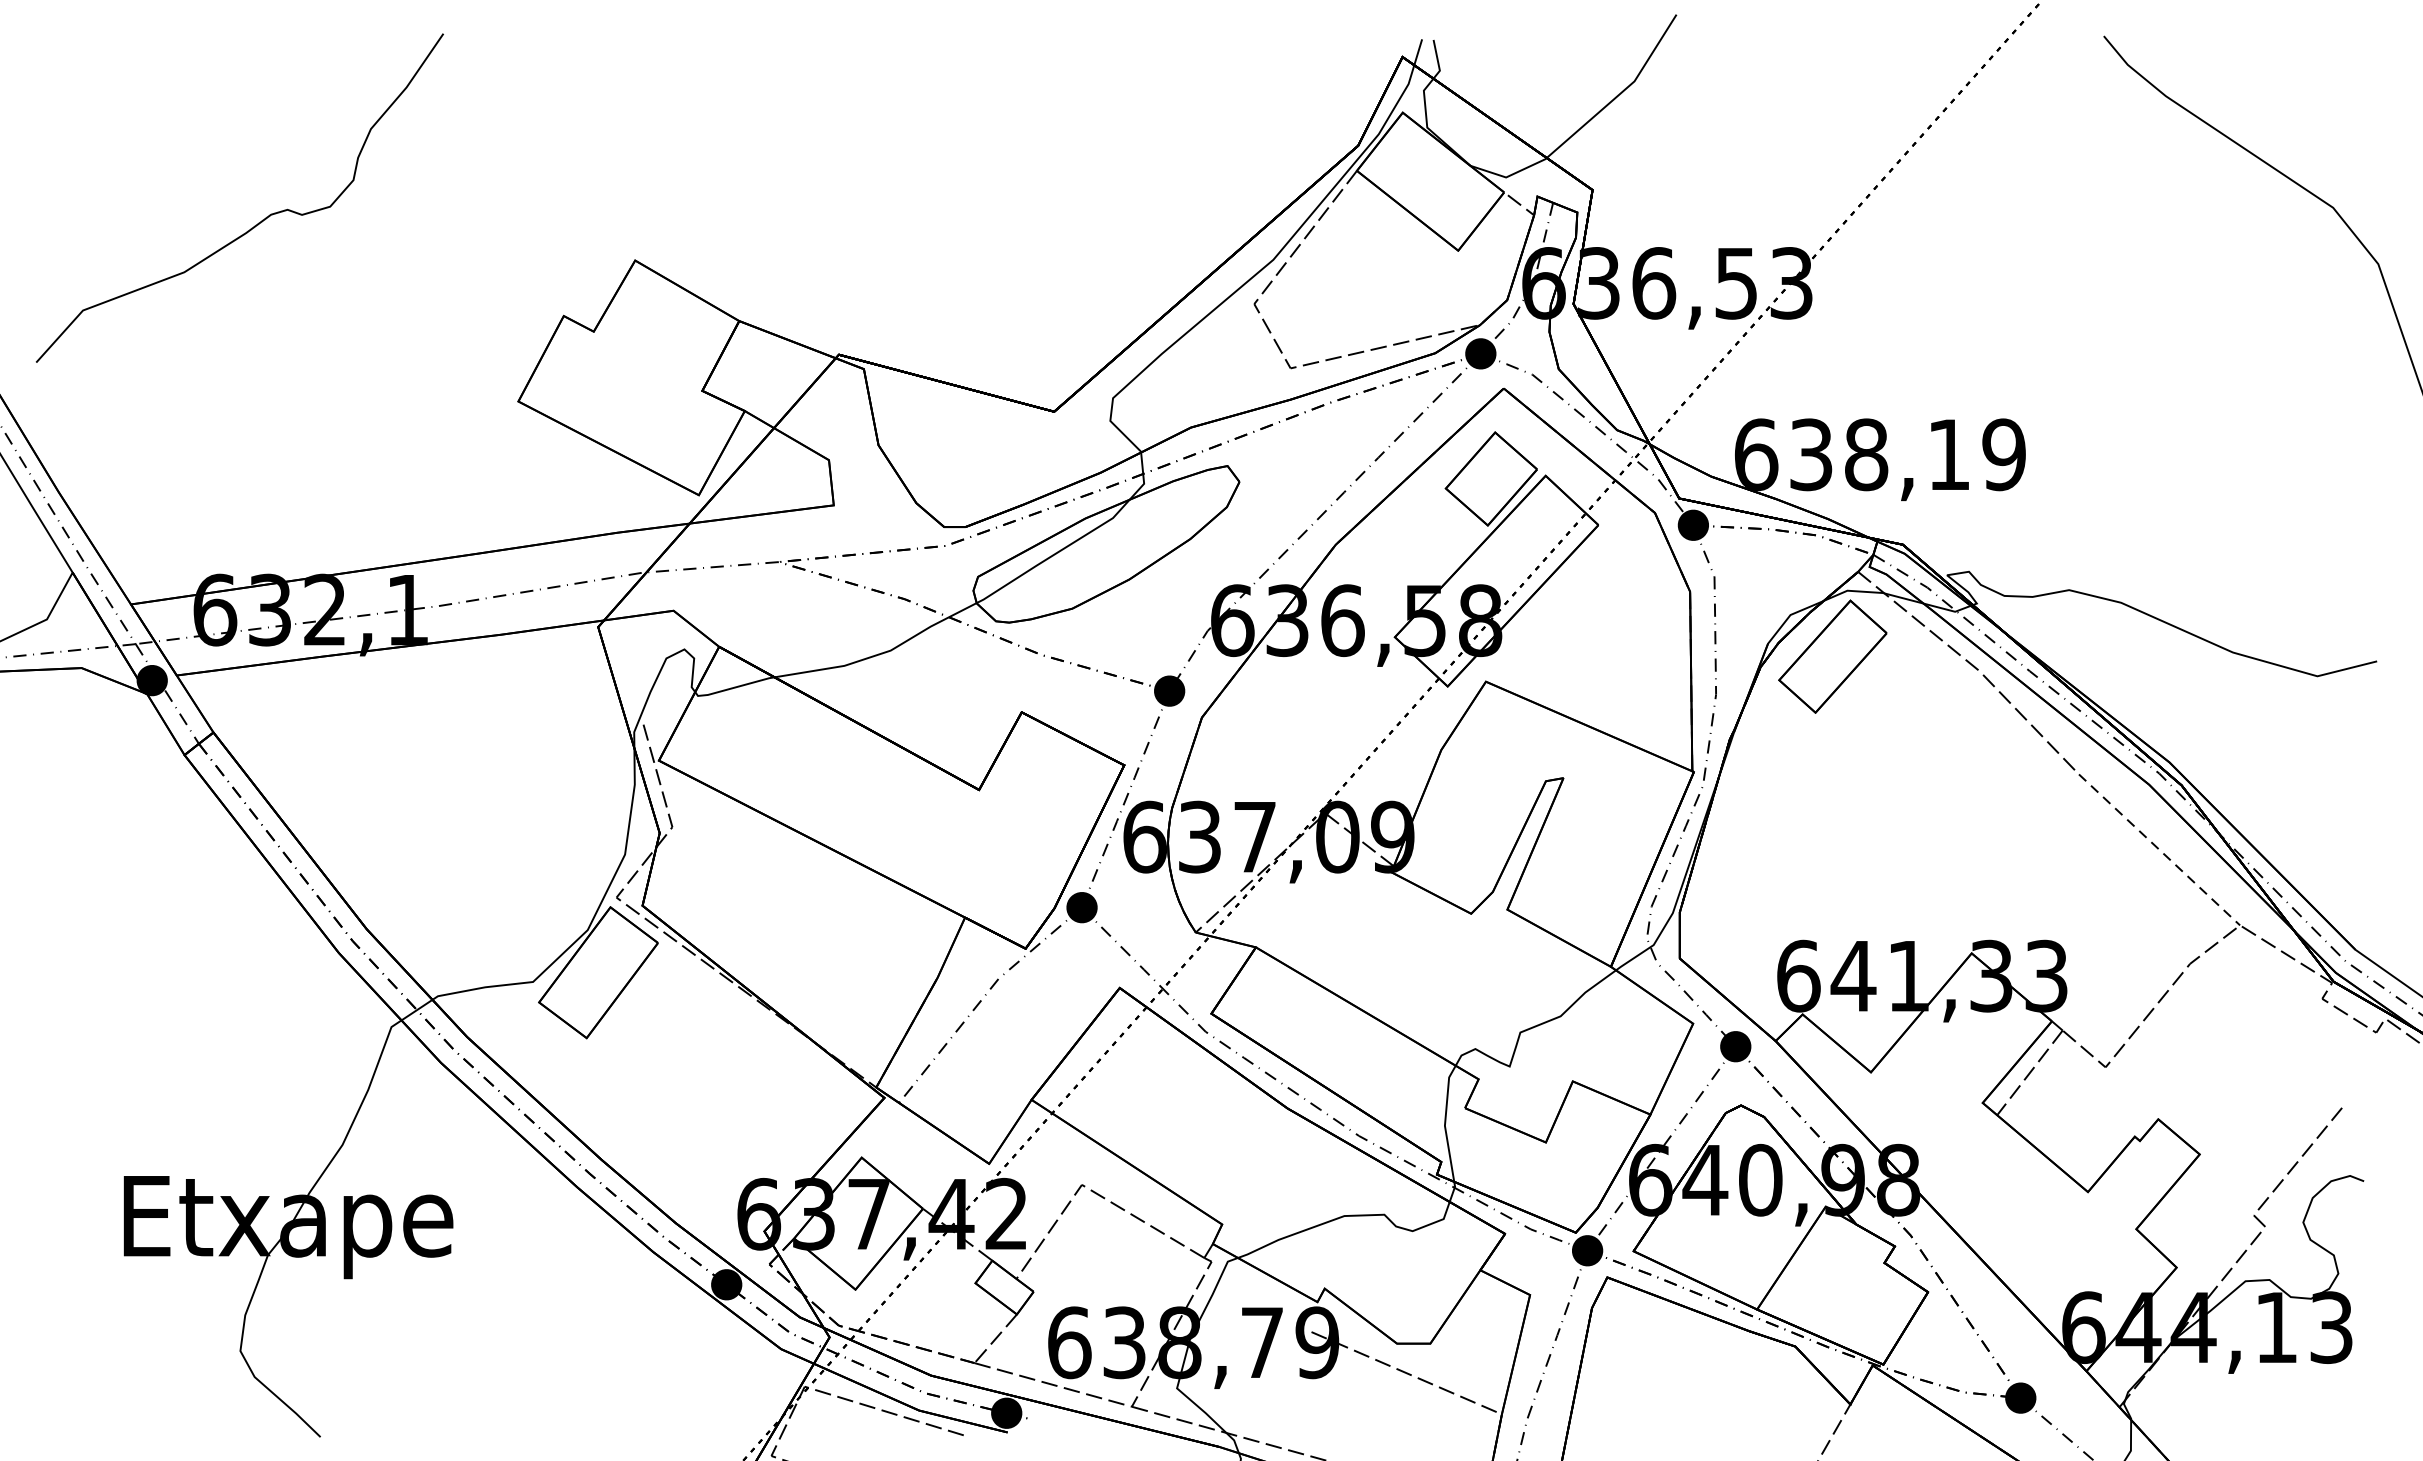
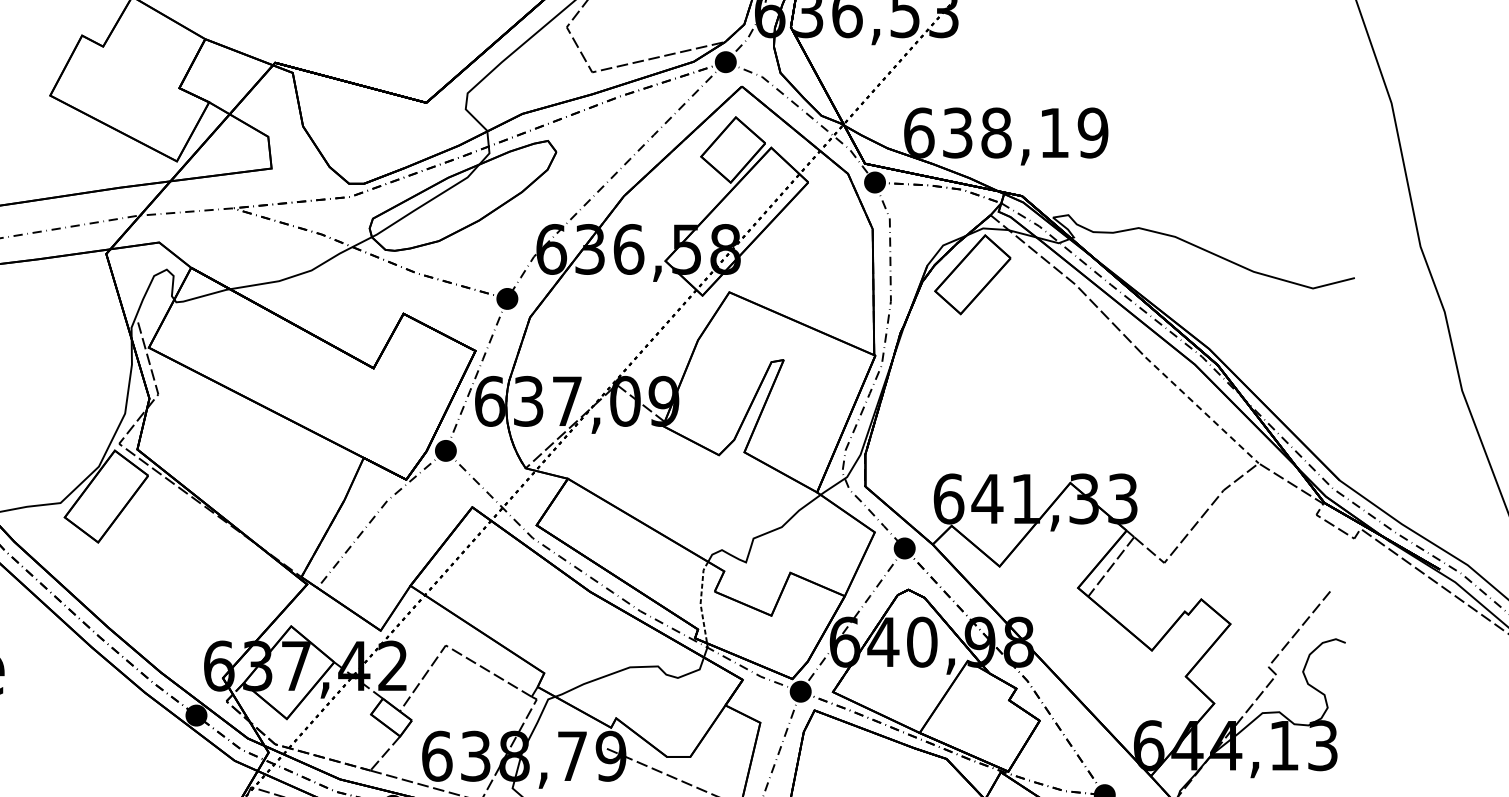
line: (1445, 1122) -> (701, 601), solid -> dashed

